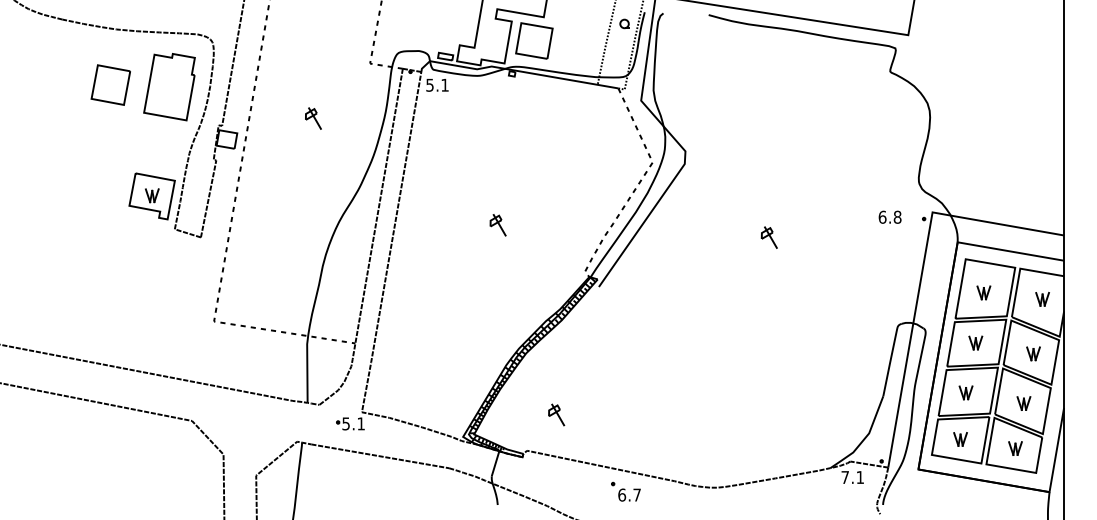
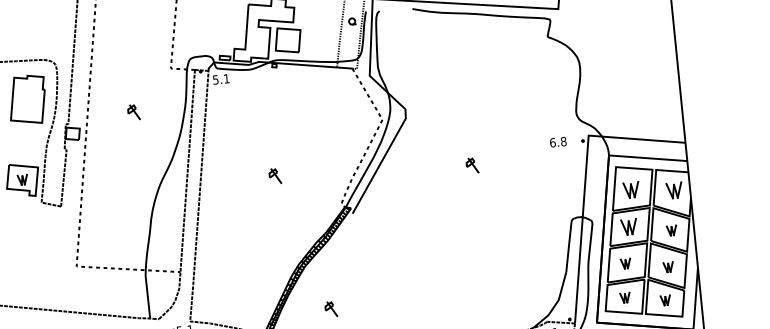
part: (983, 292) -> (631, 189), size x1.6
part: (1042, 299) -> (674, 190), size x1.6
part: (975, 342) -> (629, 226), size x1.6

